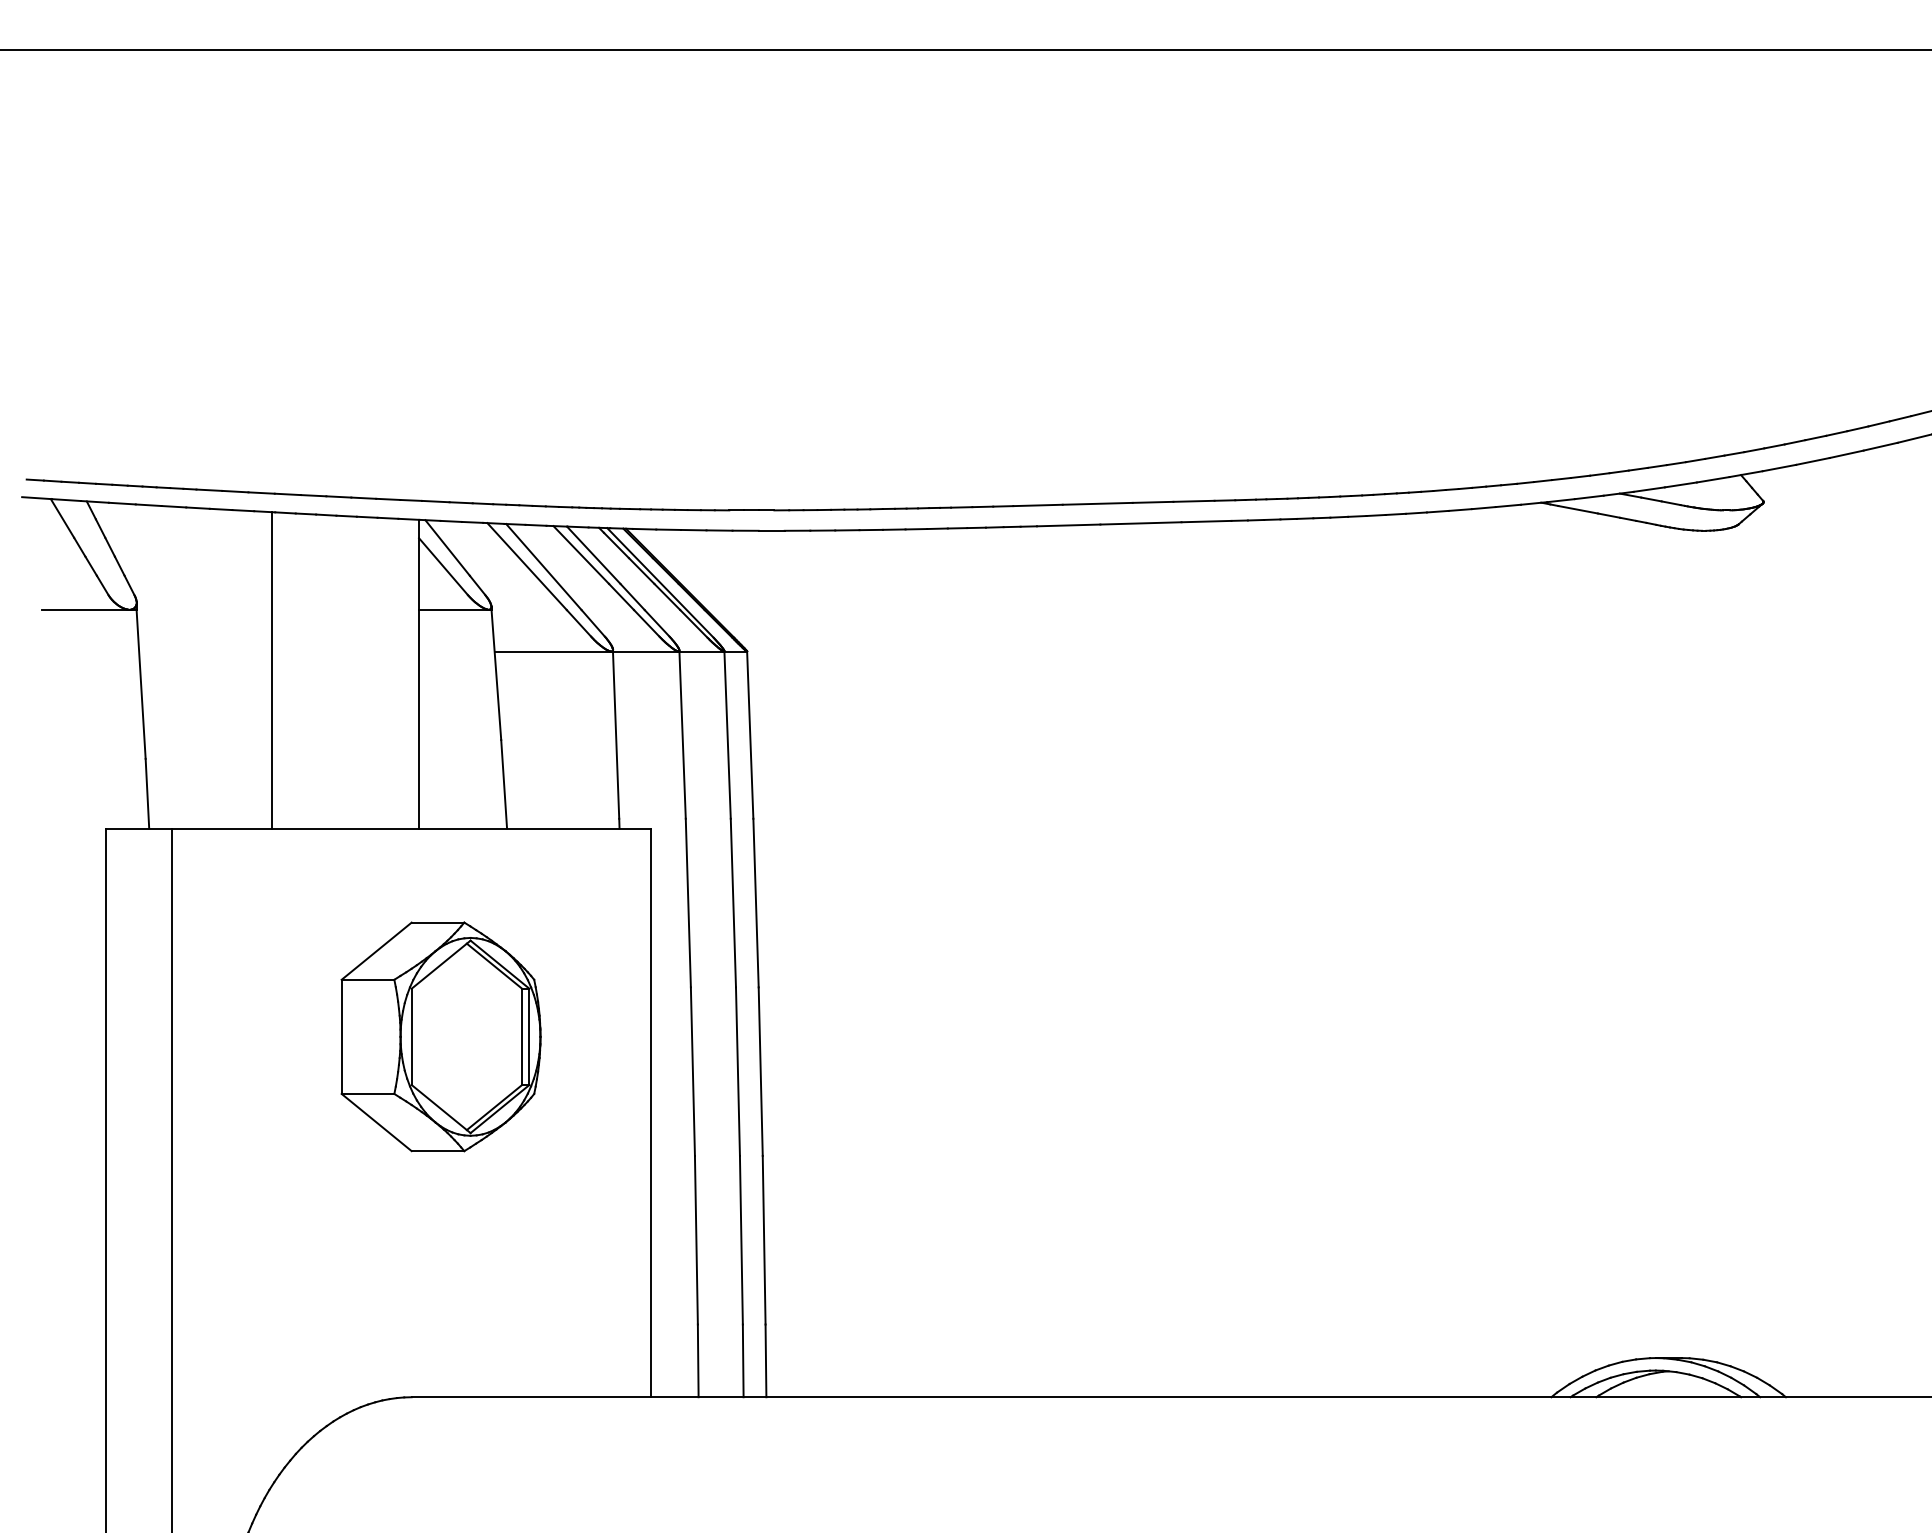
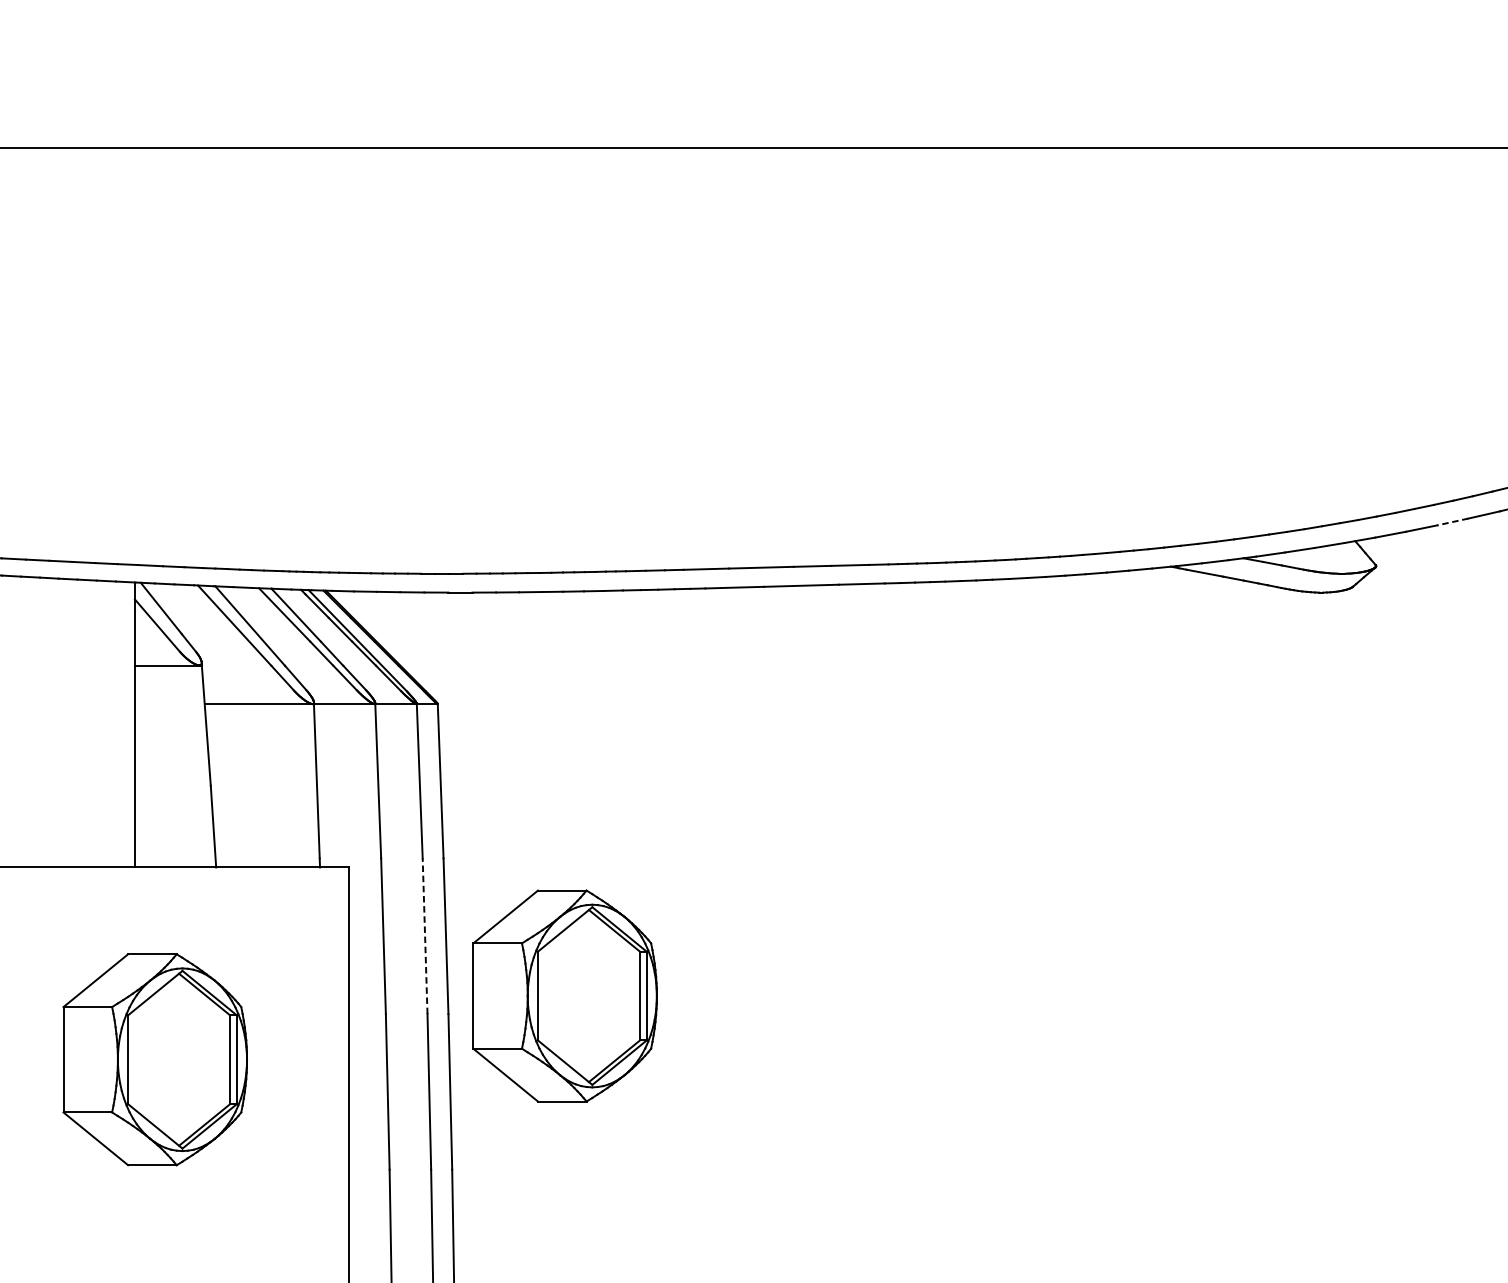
line: (1846, 454) -> (1452, 522), solid -> dashed
line: (733, 902) -> (425, 935), solid -> dashed
part: (884, 967) -> (564, 995), added

